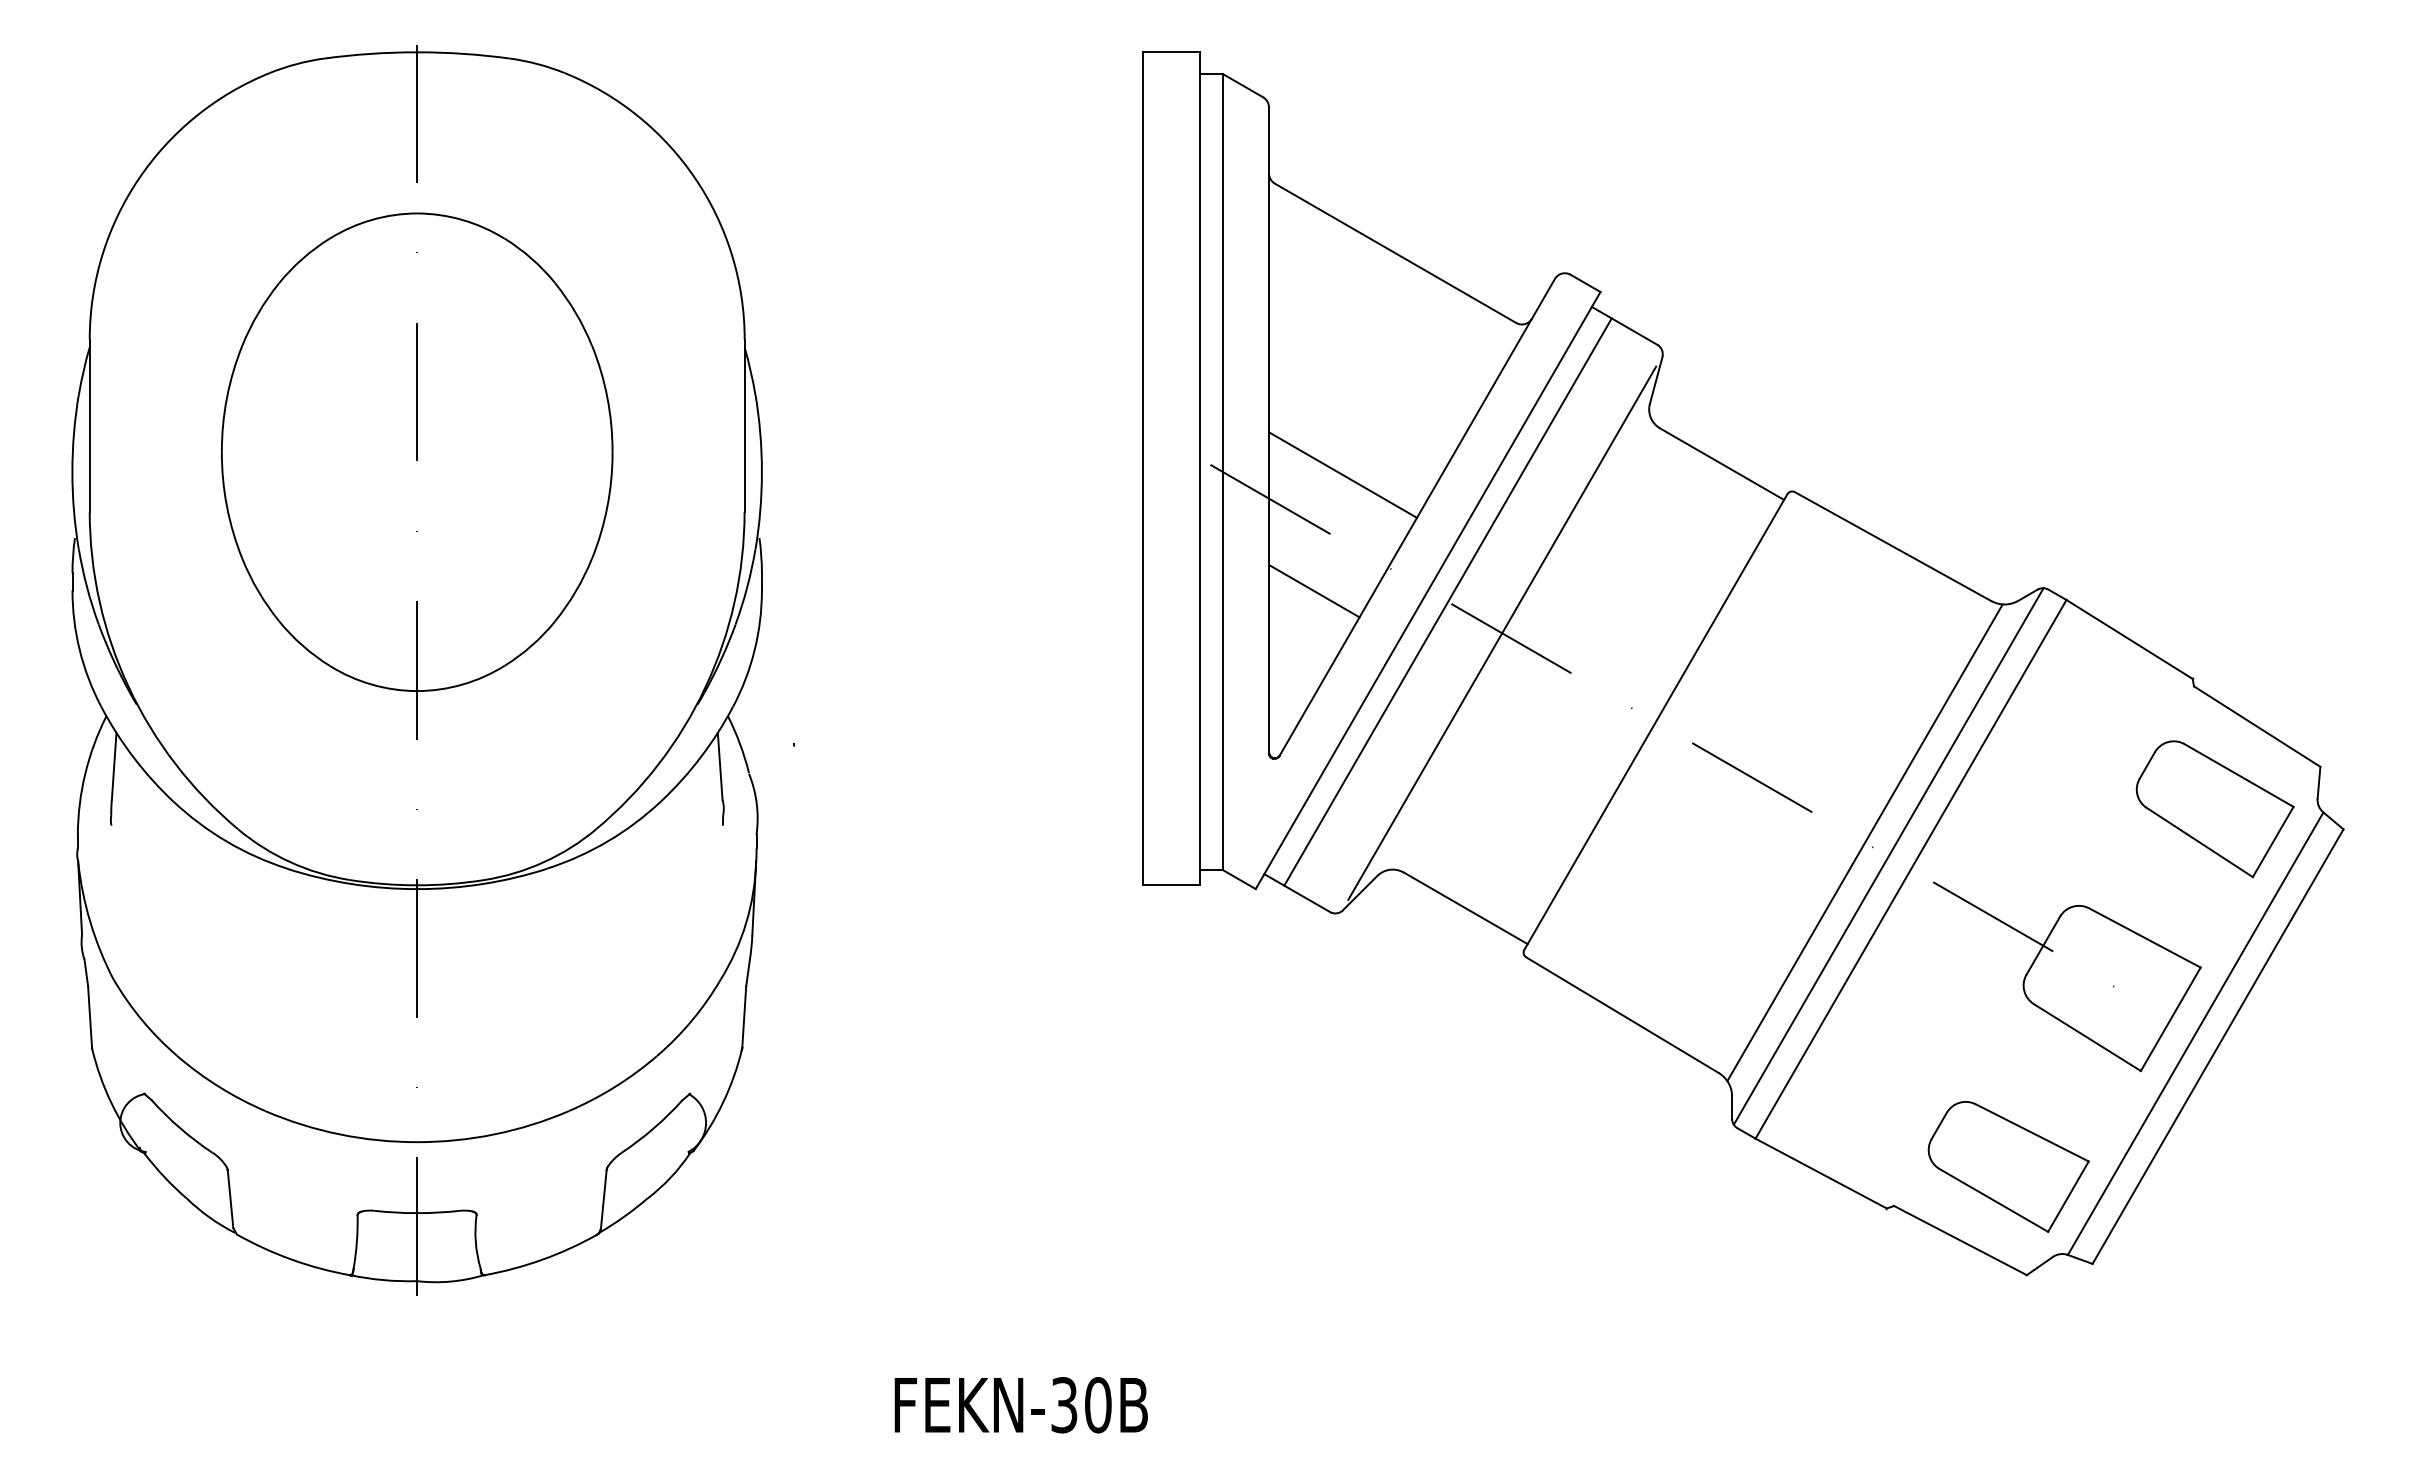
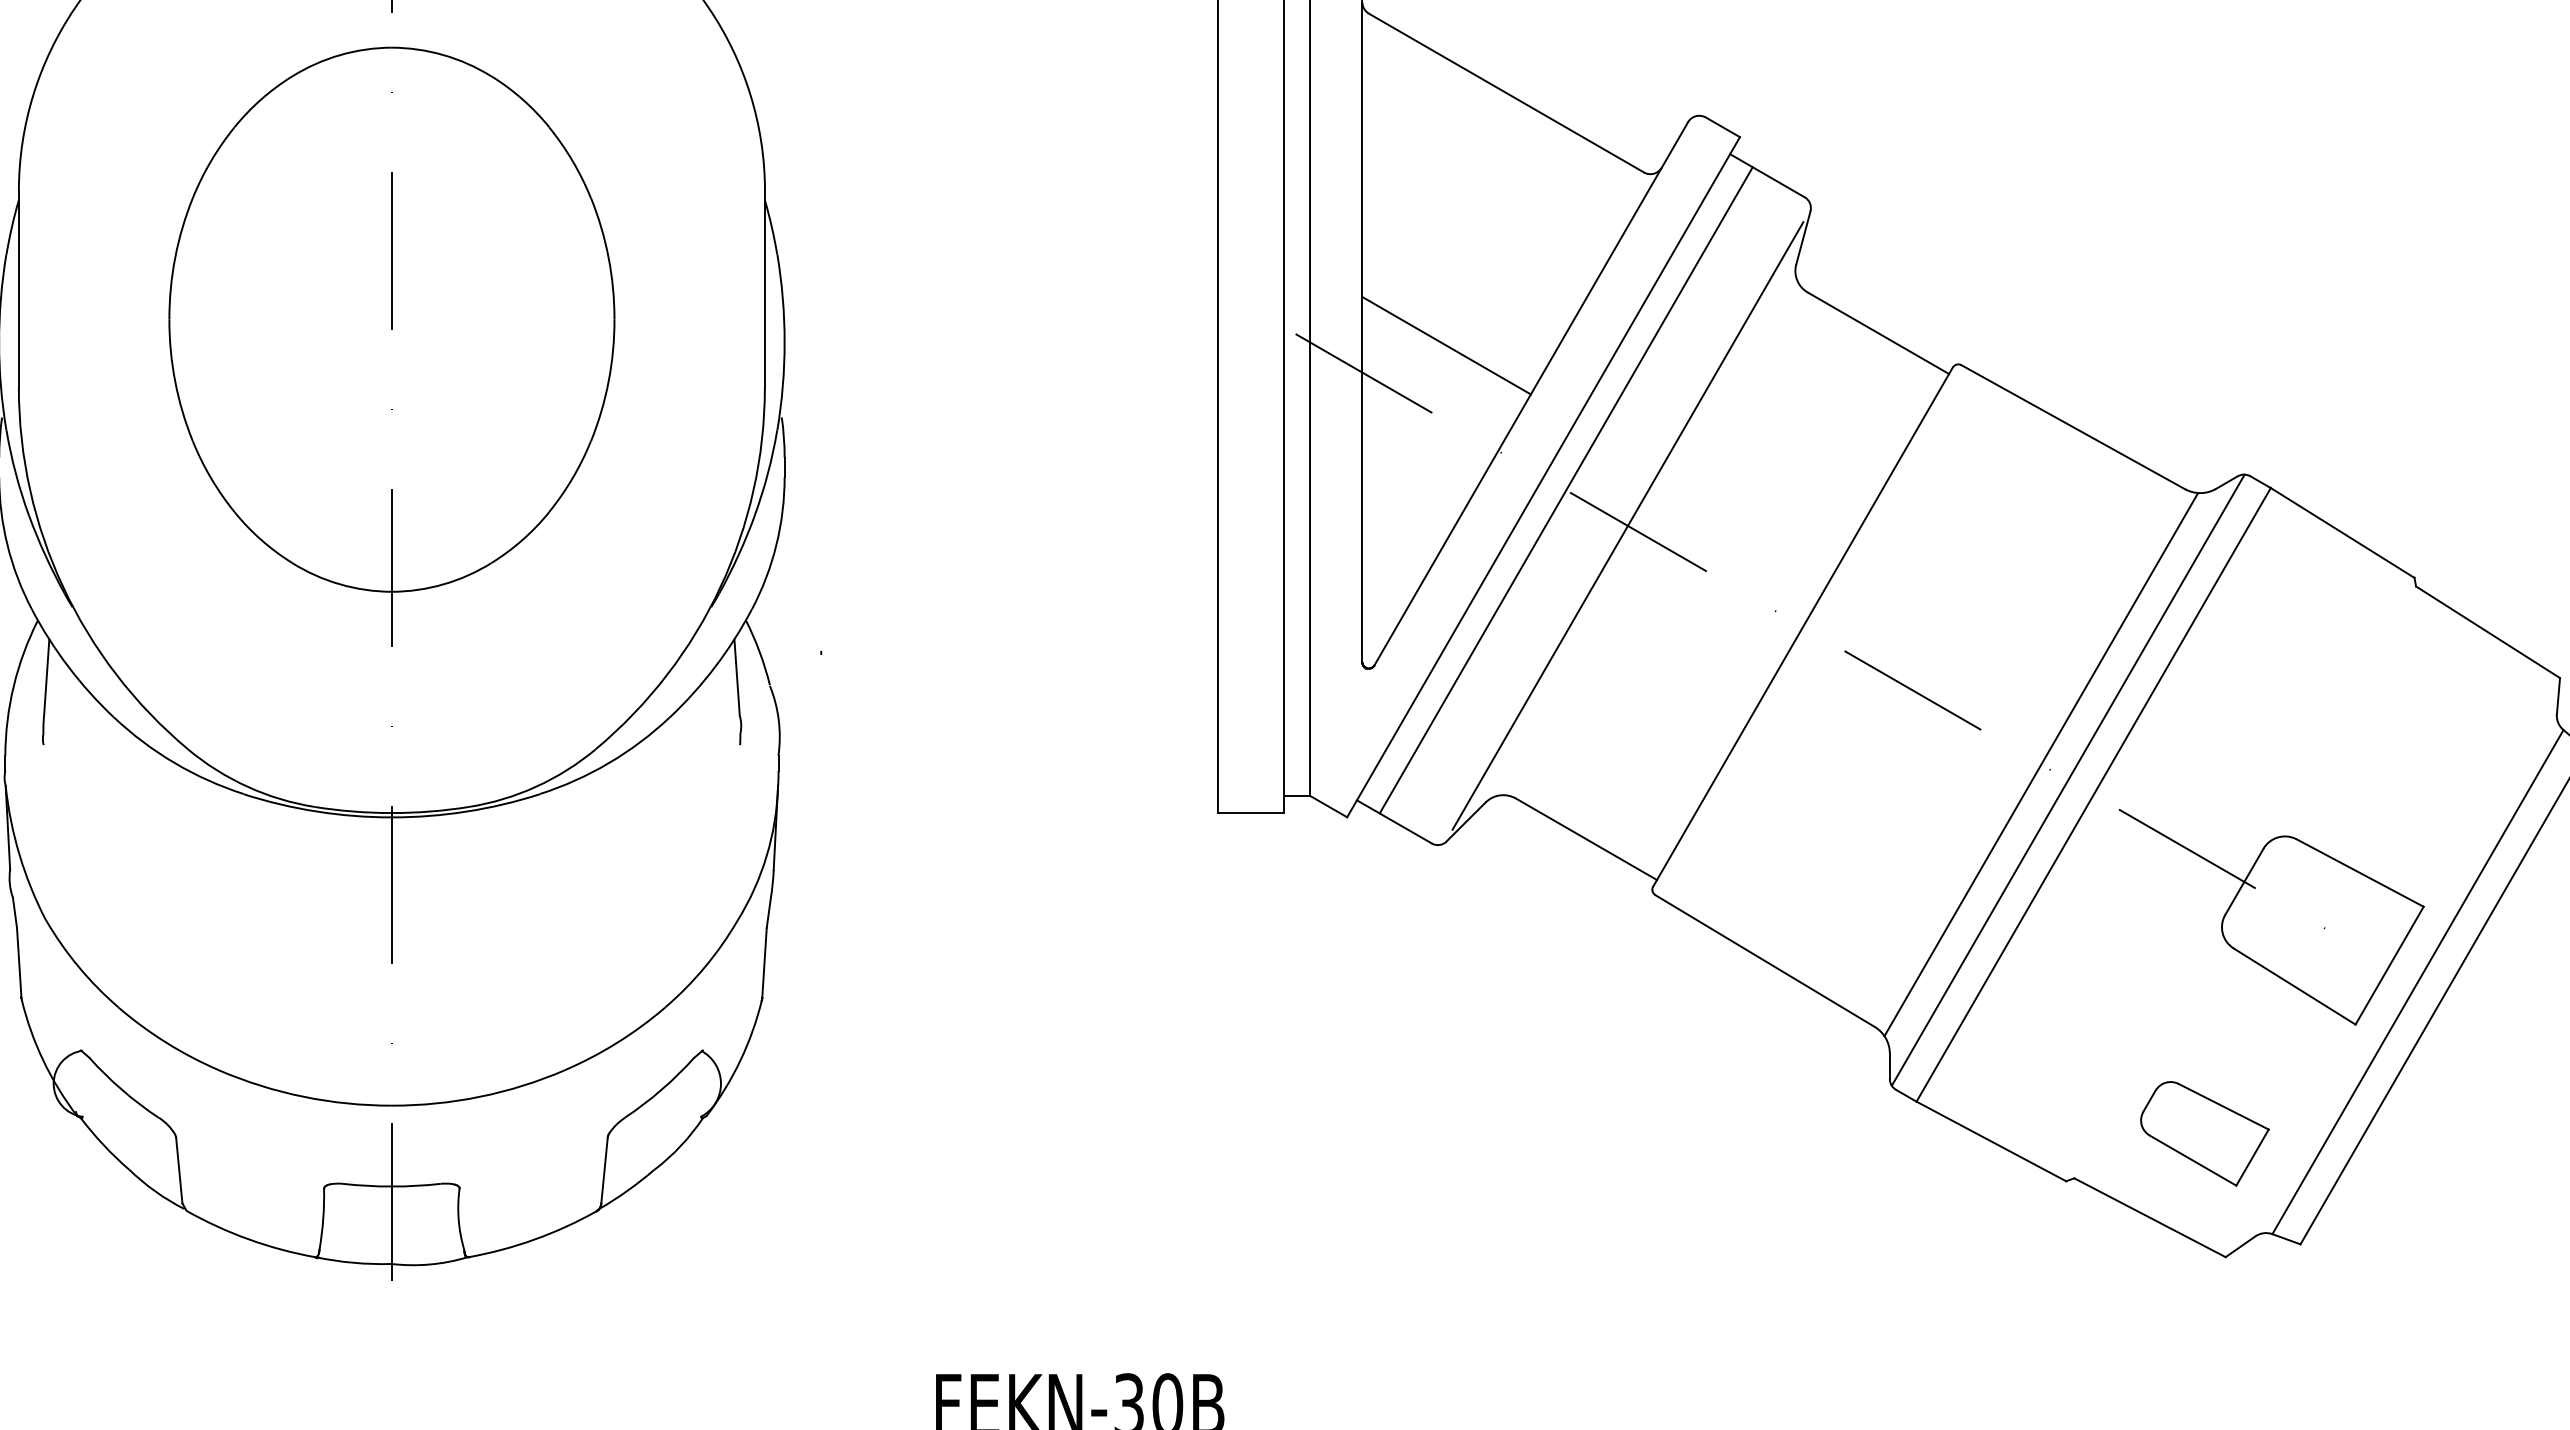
line: (1314, 590) -> (1414, 477), removed
part: (2214, 809) -> (2439, 726), removed
part: (2008, 1166) -> (2204, 1133), size x0.7

